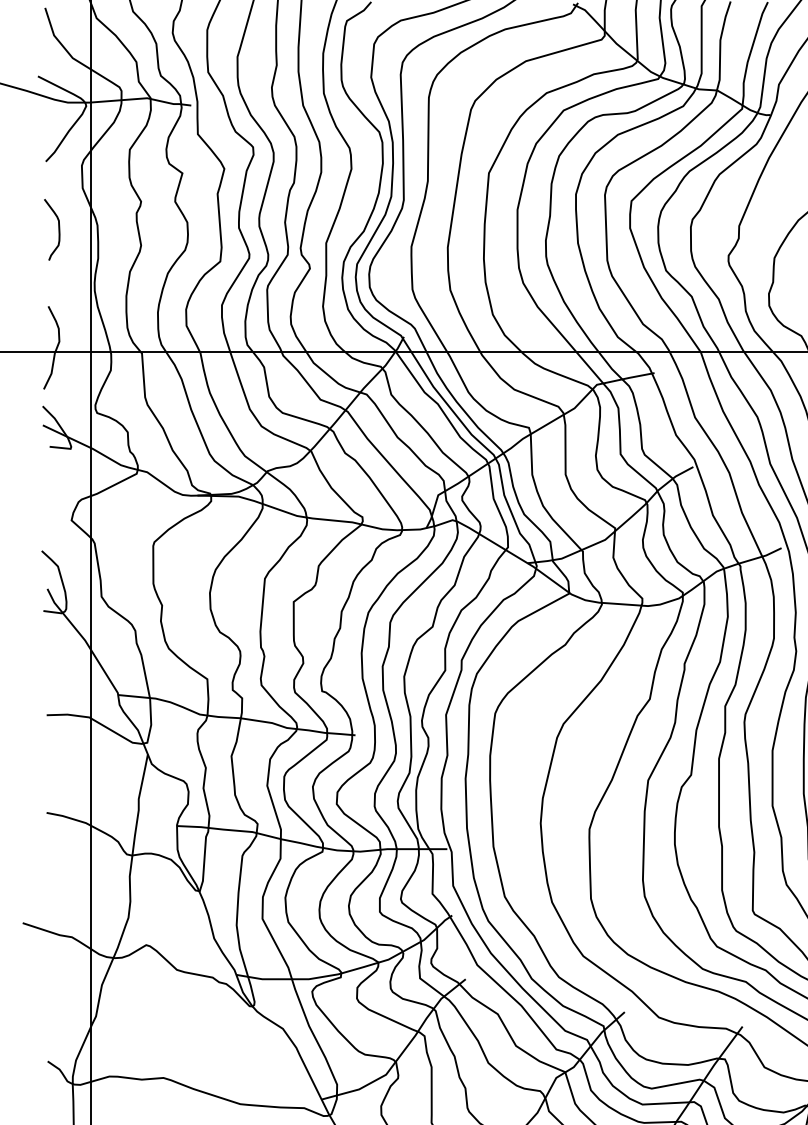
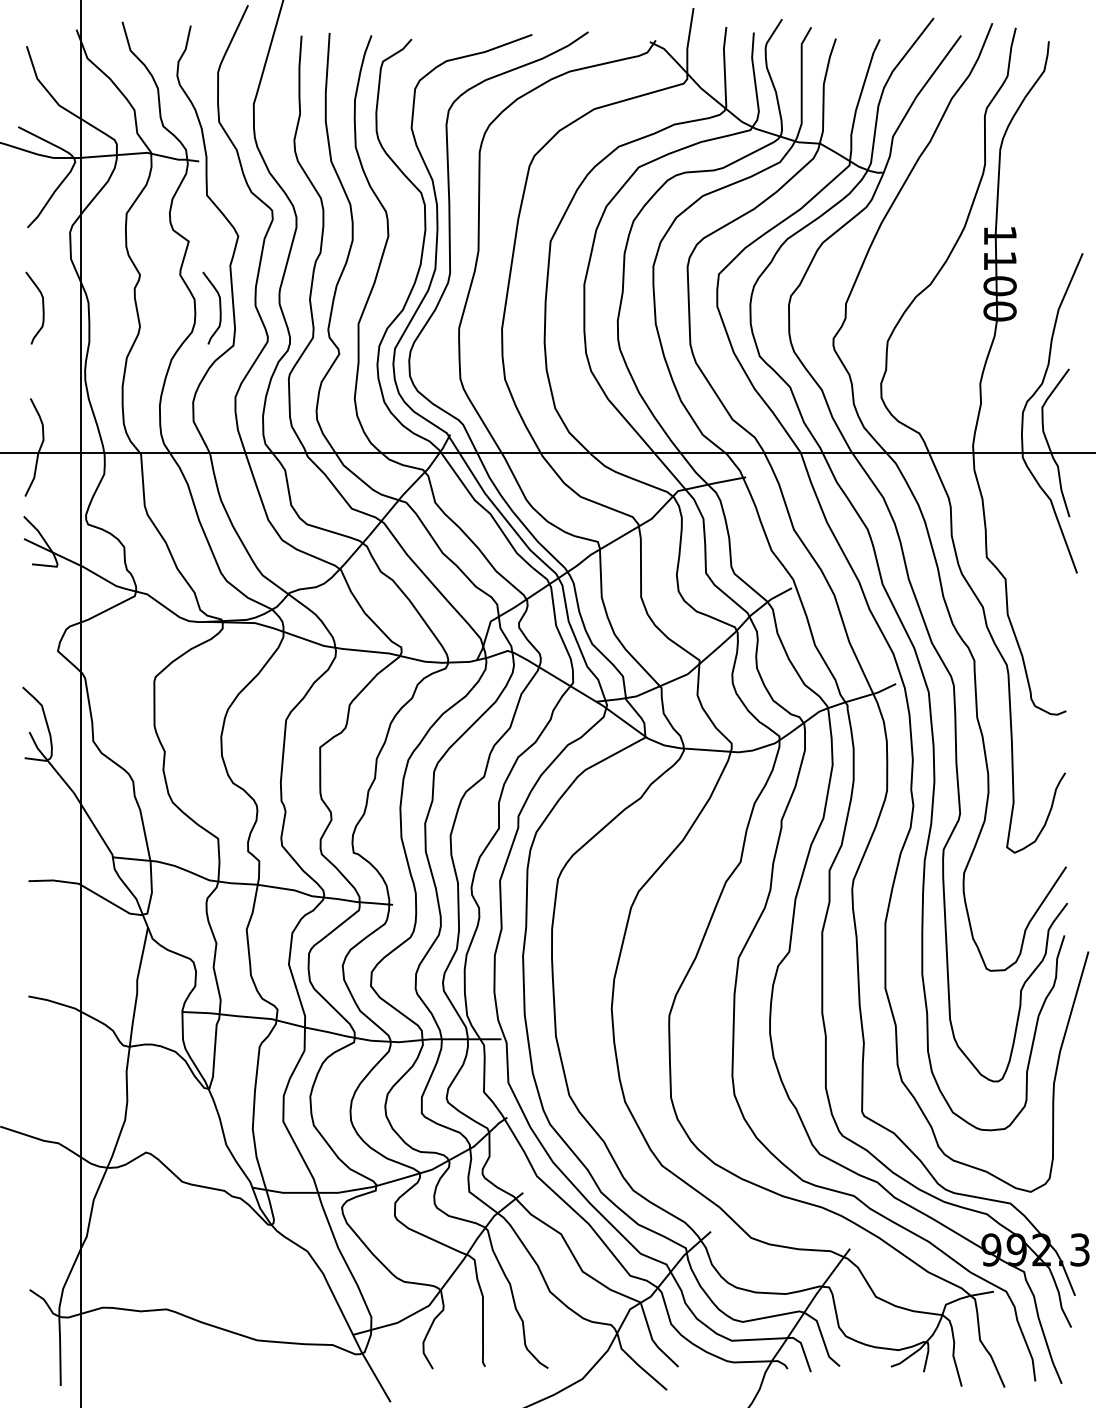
curve: (208, 229) -> (219, 307), added

